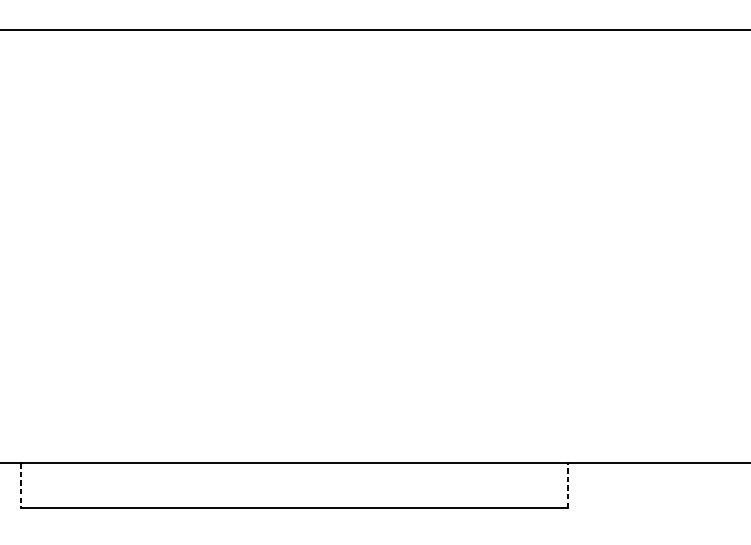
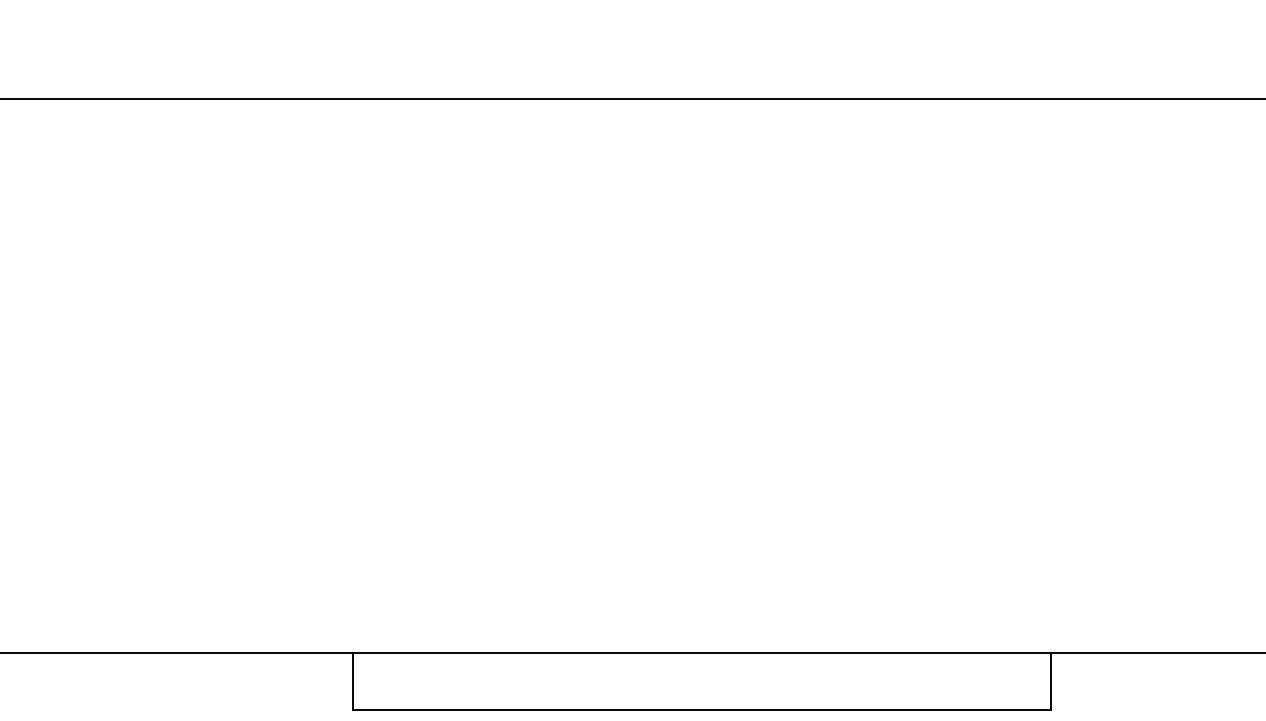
line: (21, 485) -> (353, 681), dashed -> solid
line: (567, 485) -> (1051, 681), dashed -> solid

